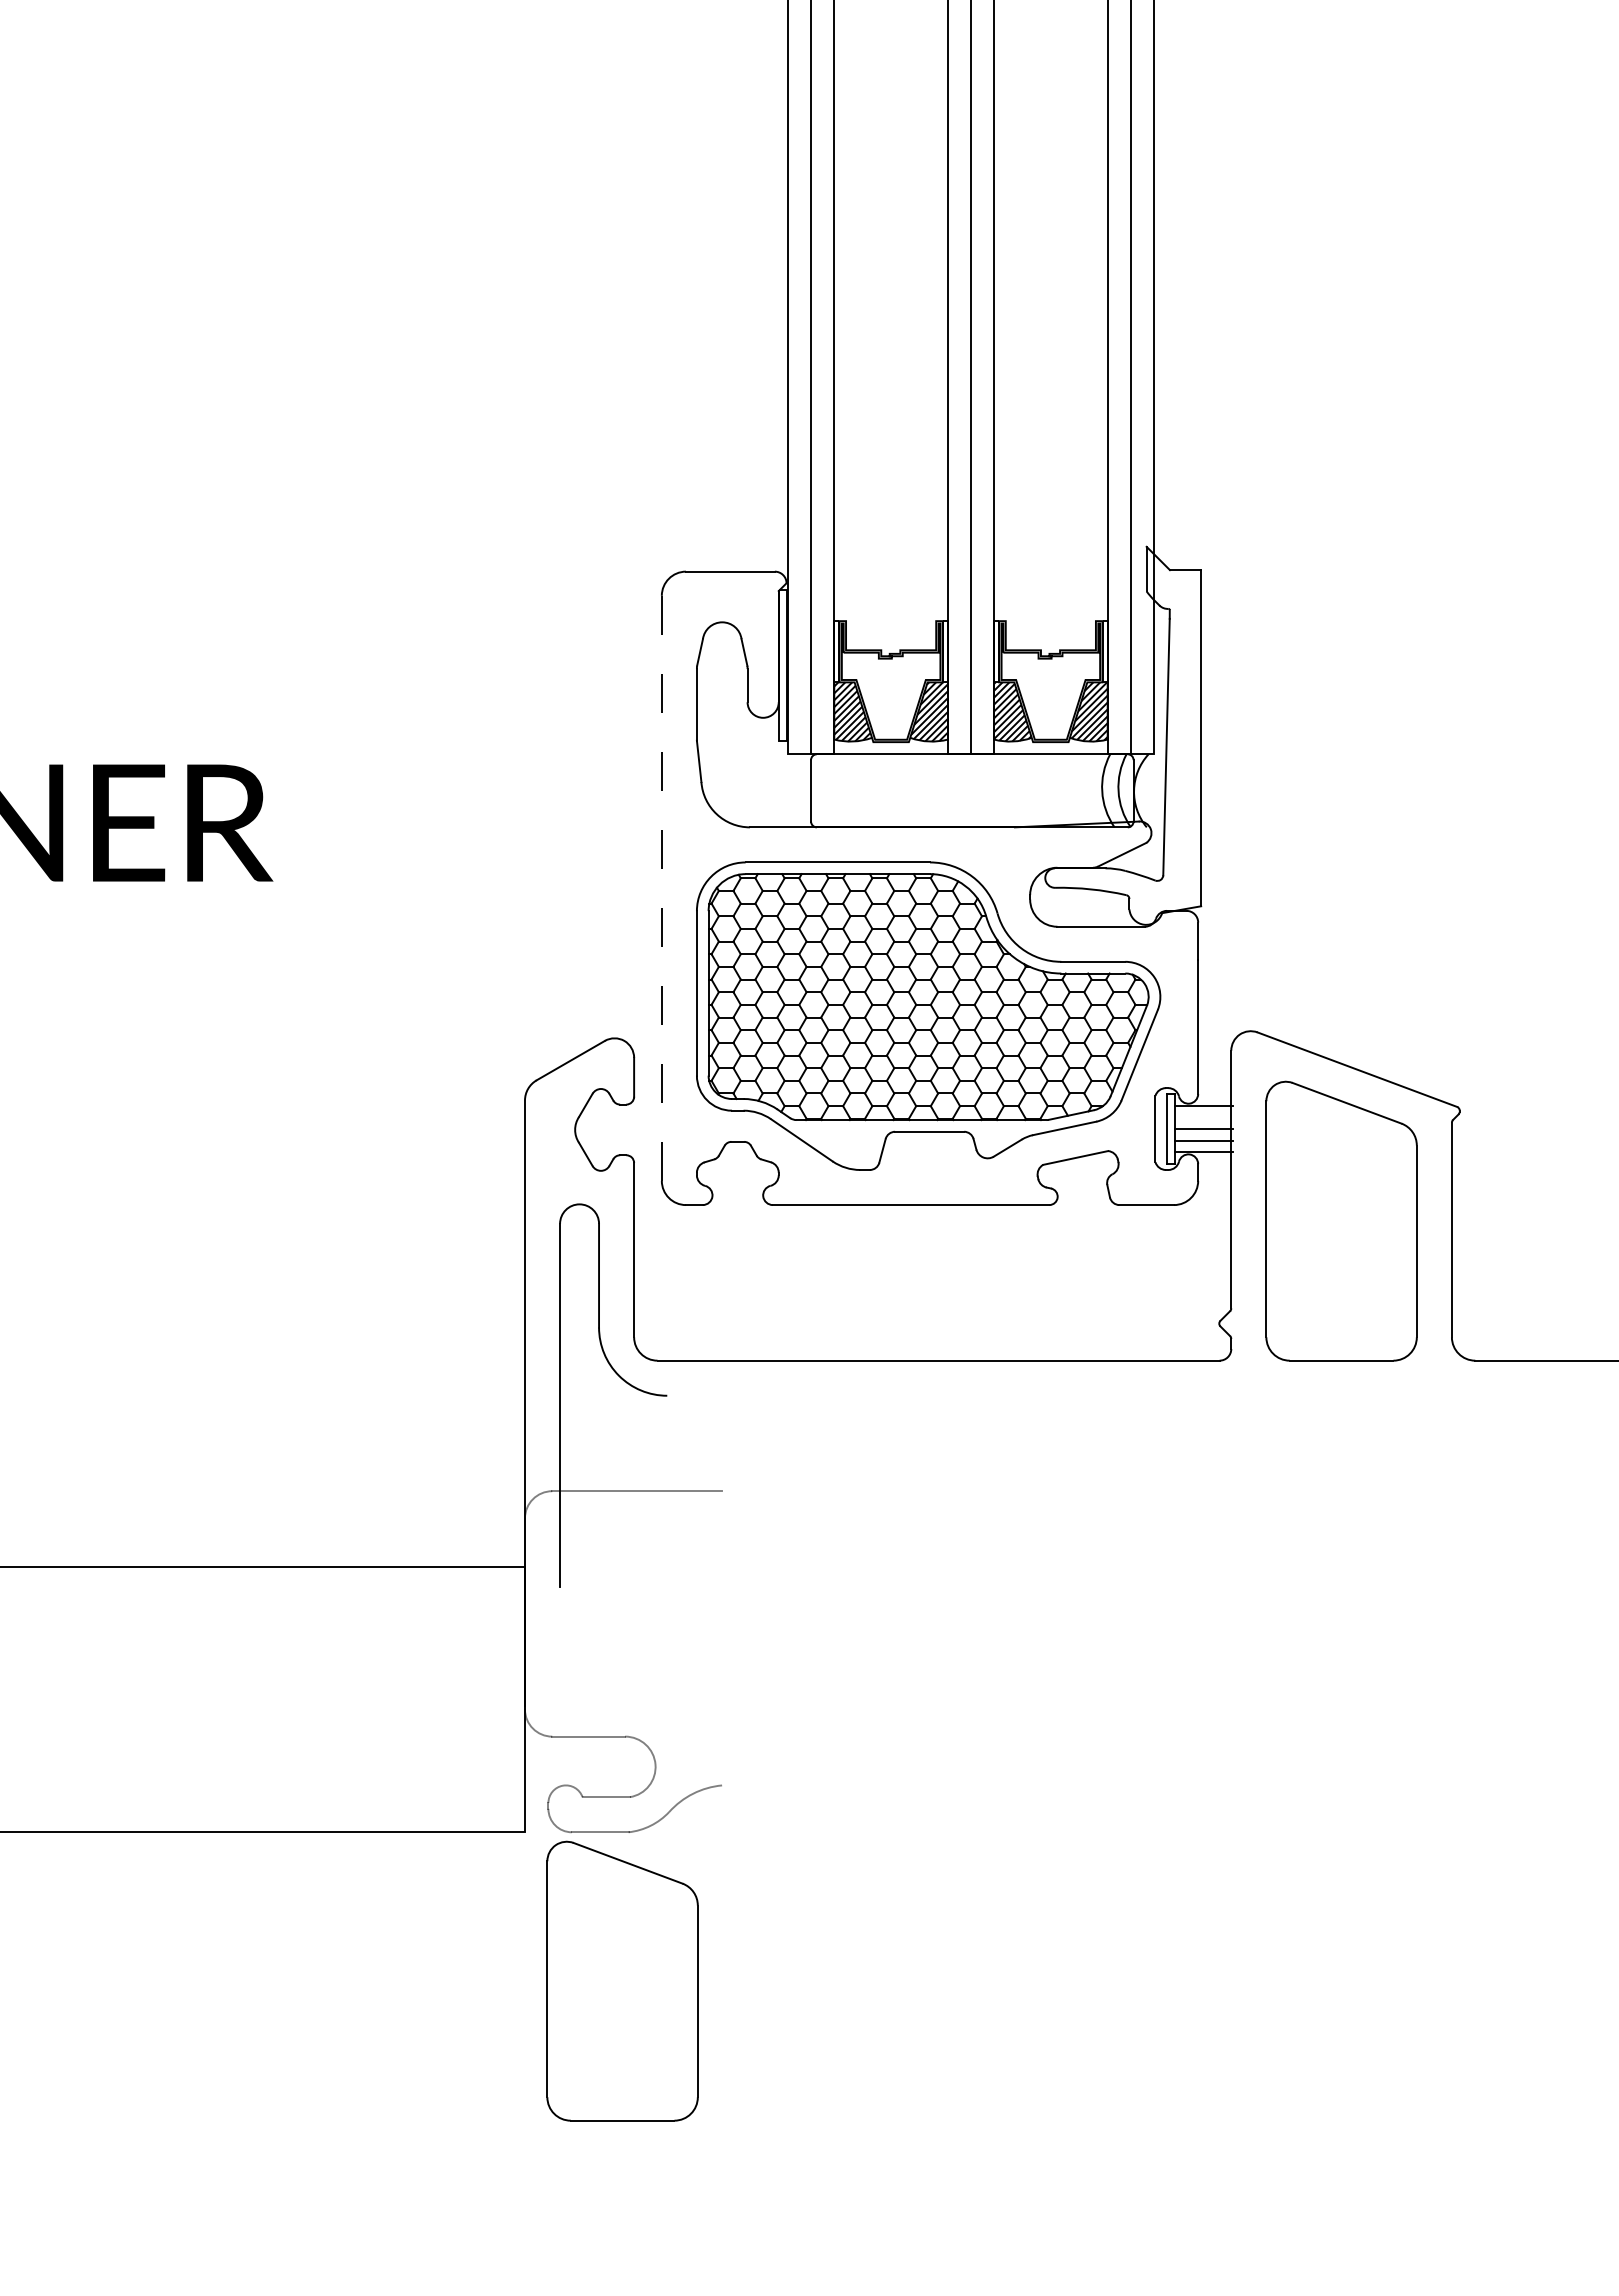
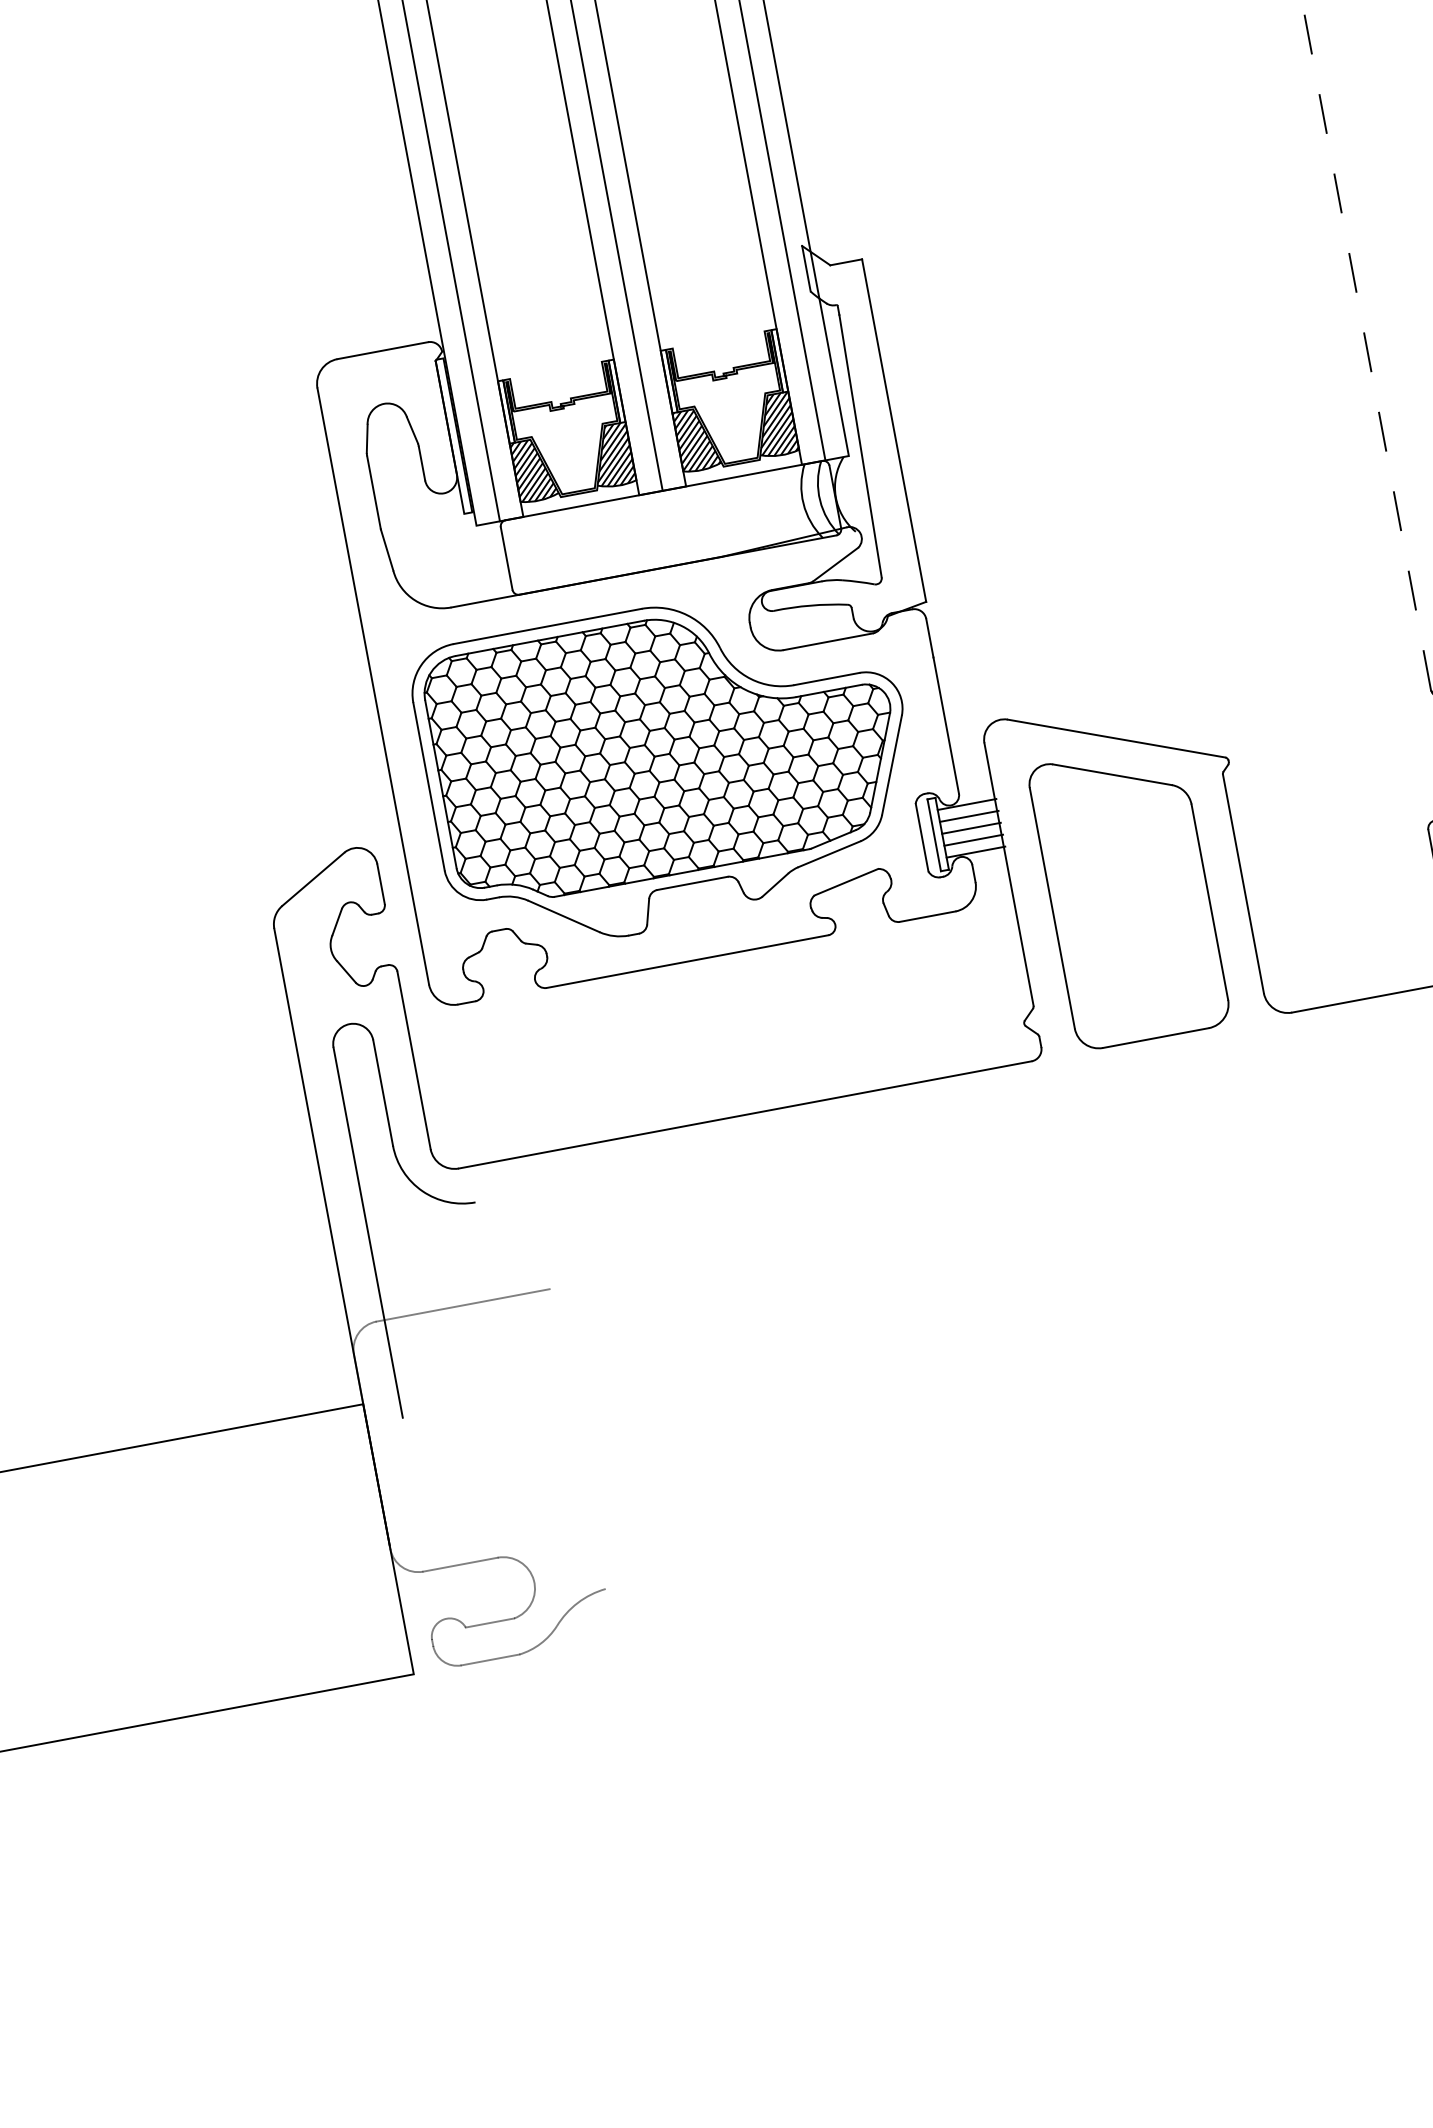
line: (661, 888) -> (372, 686), dashed -> solid
line: (1203, 1117) -> (968, 816), added
part: (622, 1980) -> (541, 1806), removed

